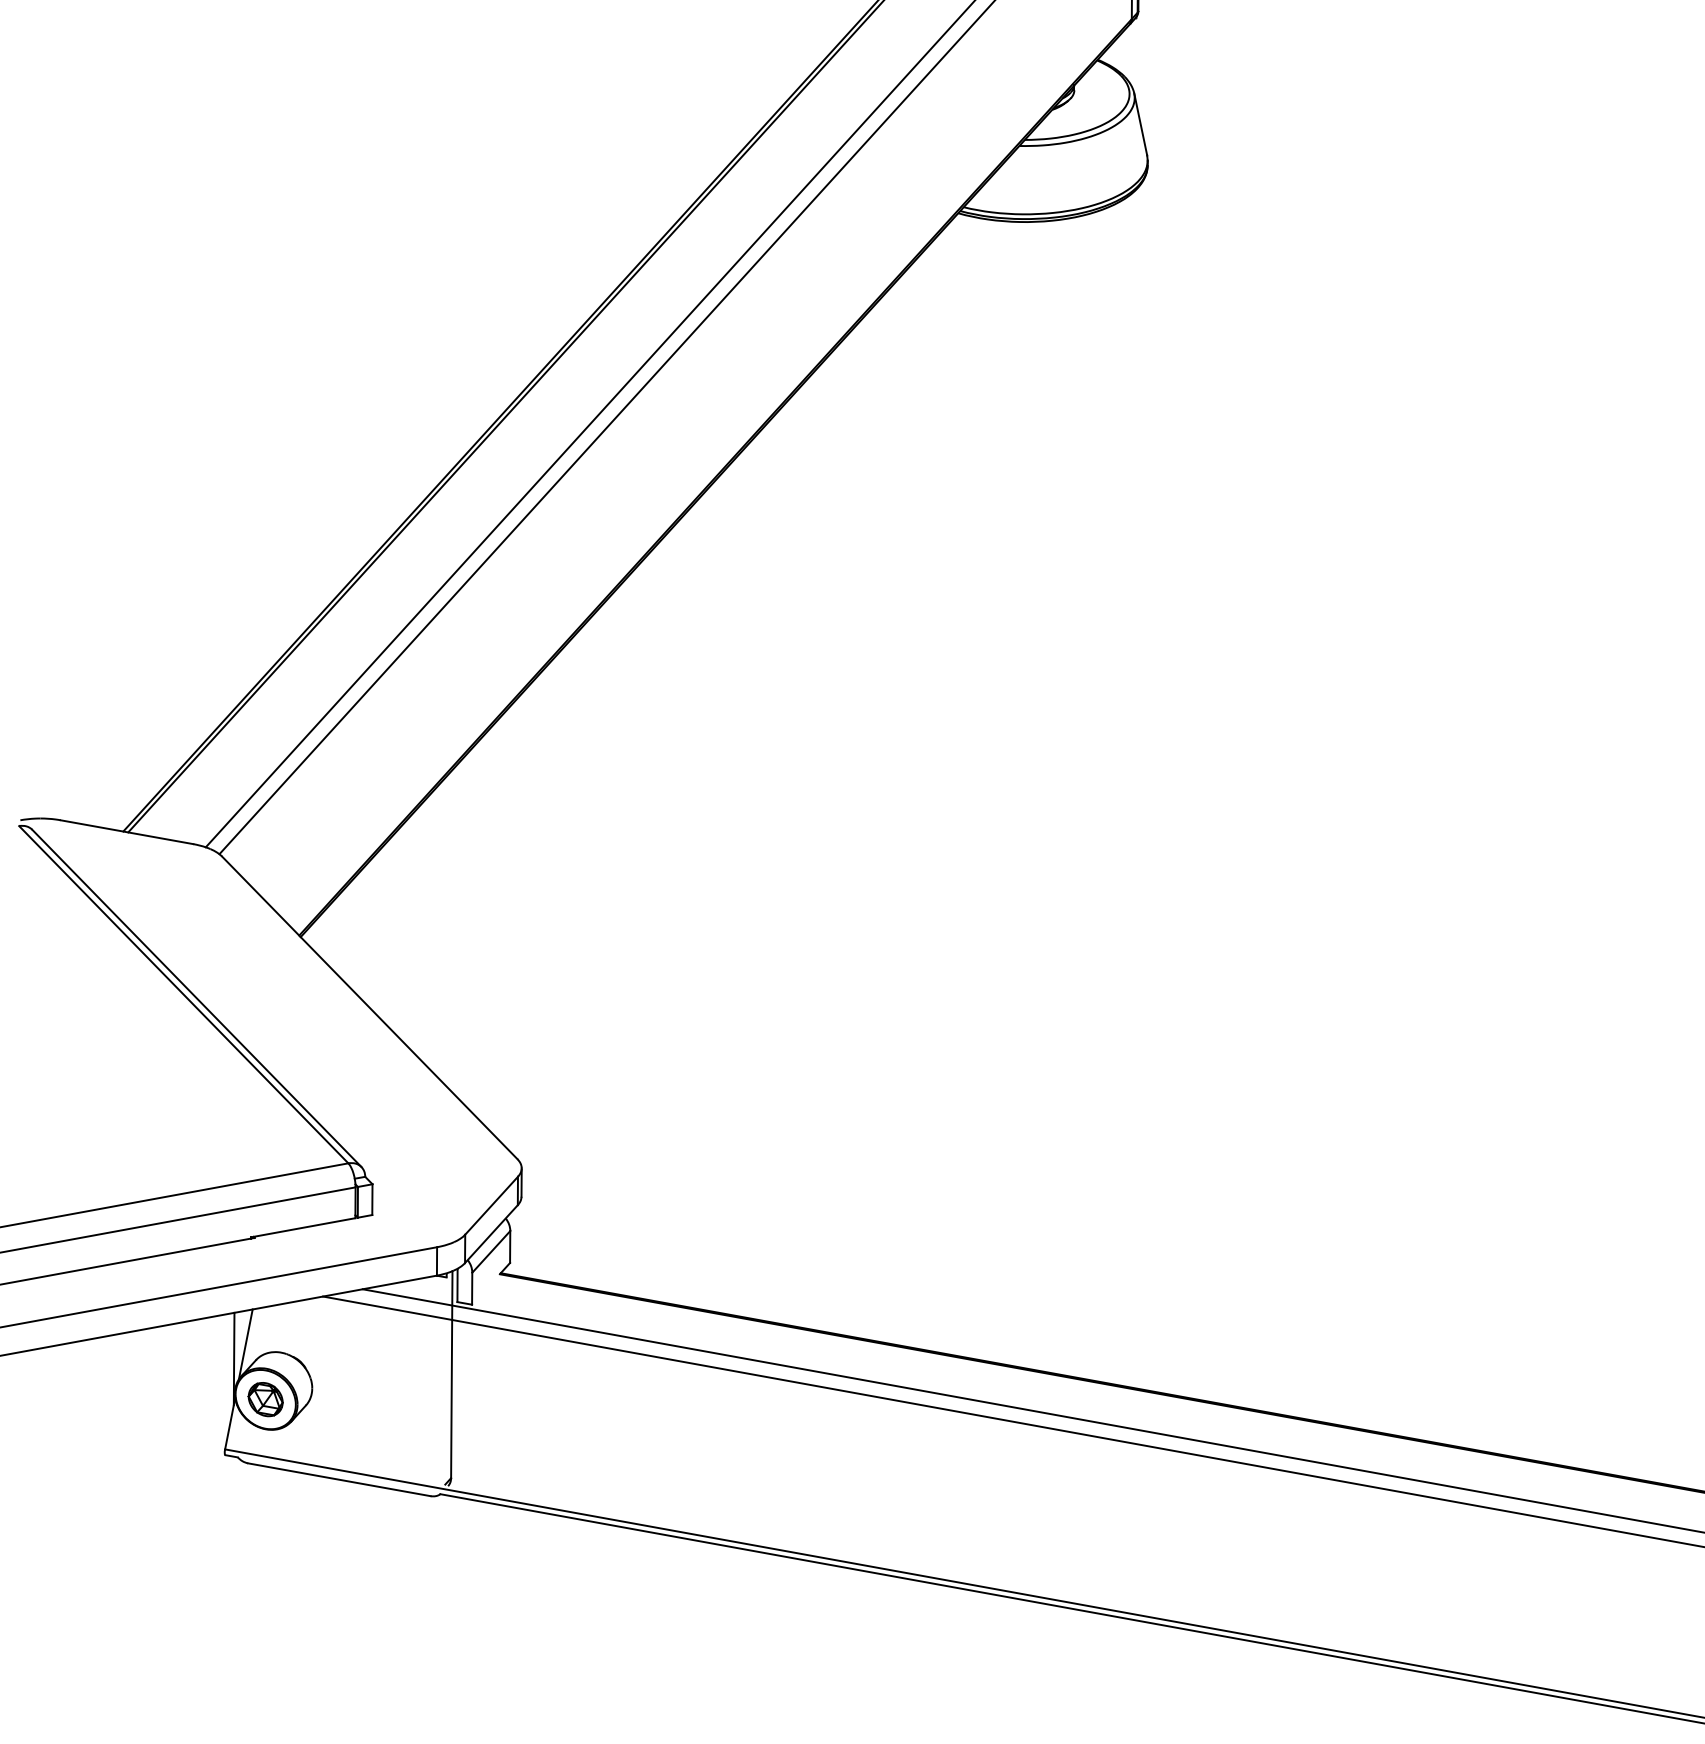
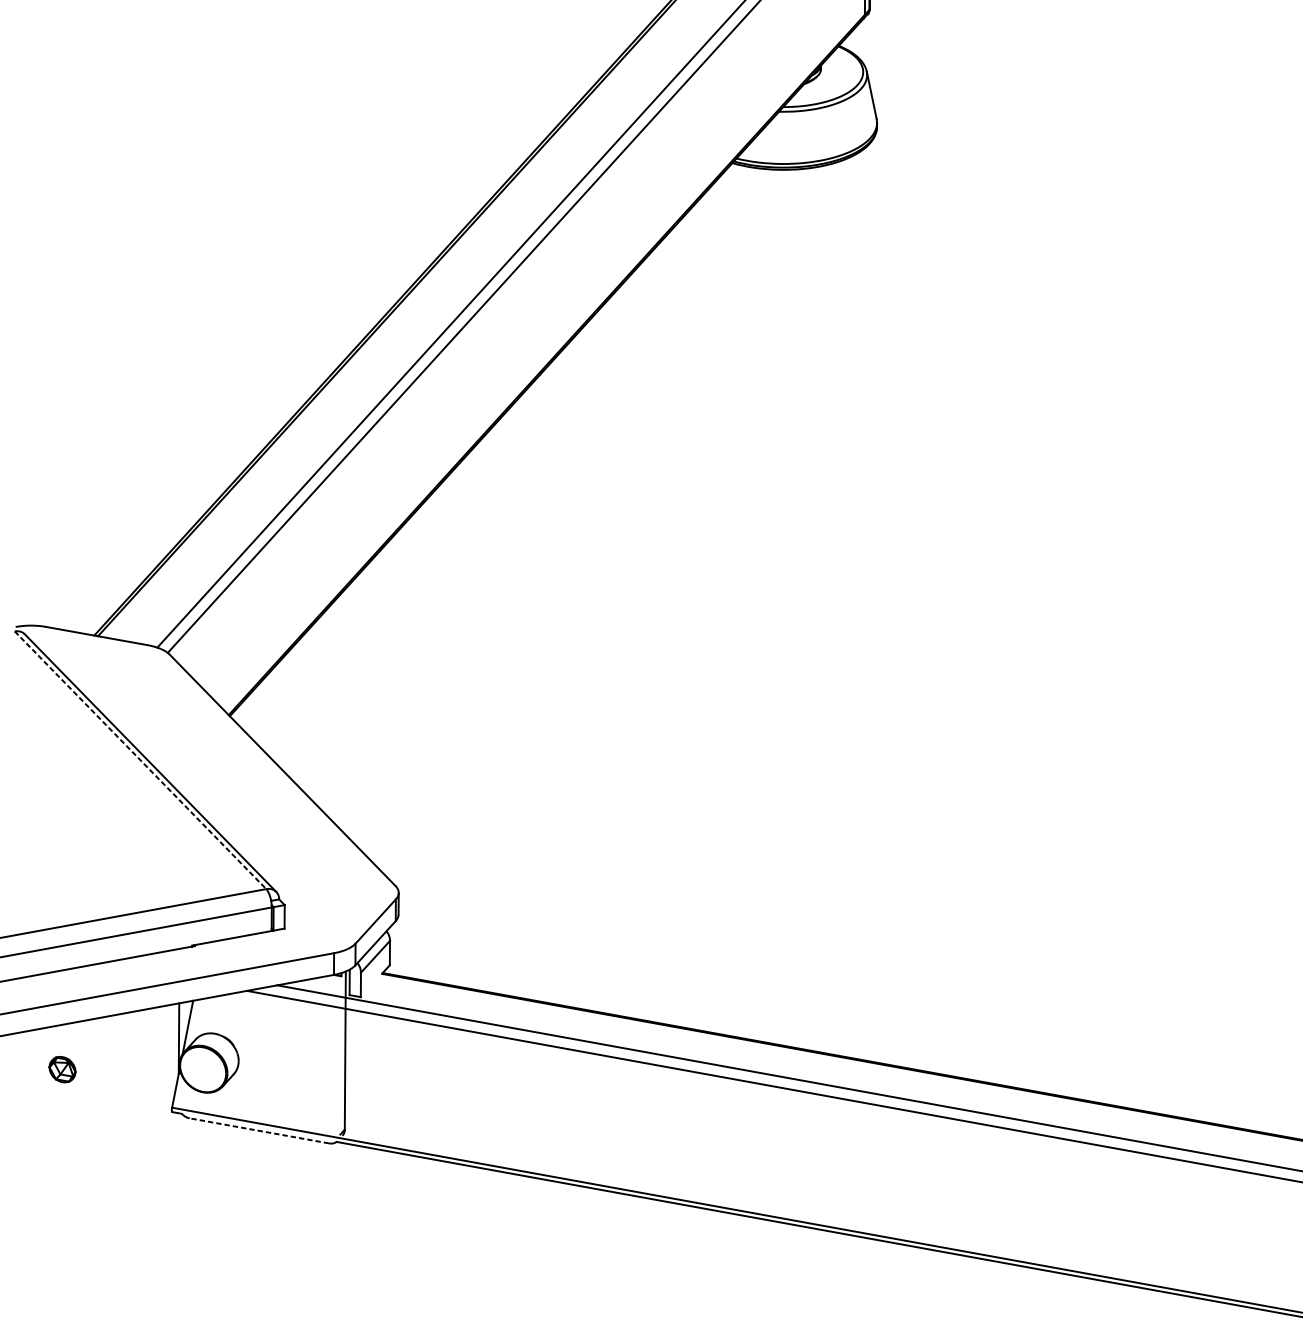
line: (183, 994) -> (140, 760), solid -> dashed
part: (265, 1399) -> (62, 1069), moved
line: (339, 1479) -> (259, 1130), solid -> dashed

